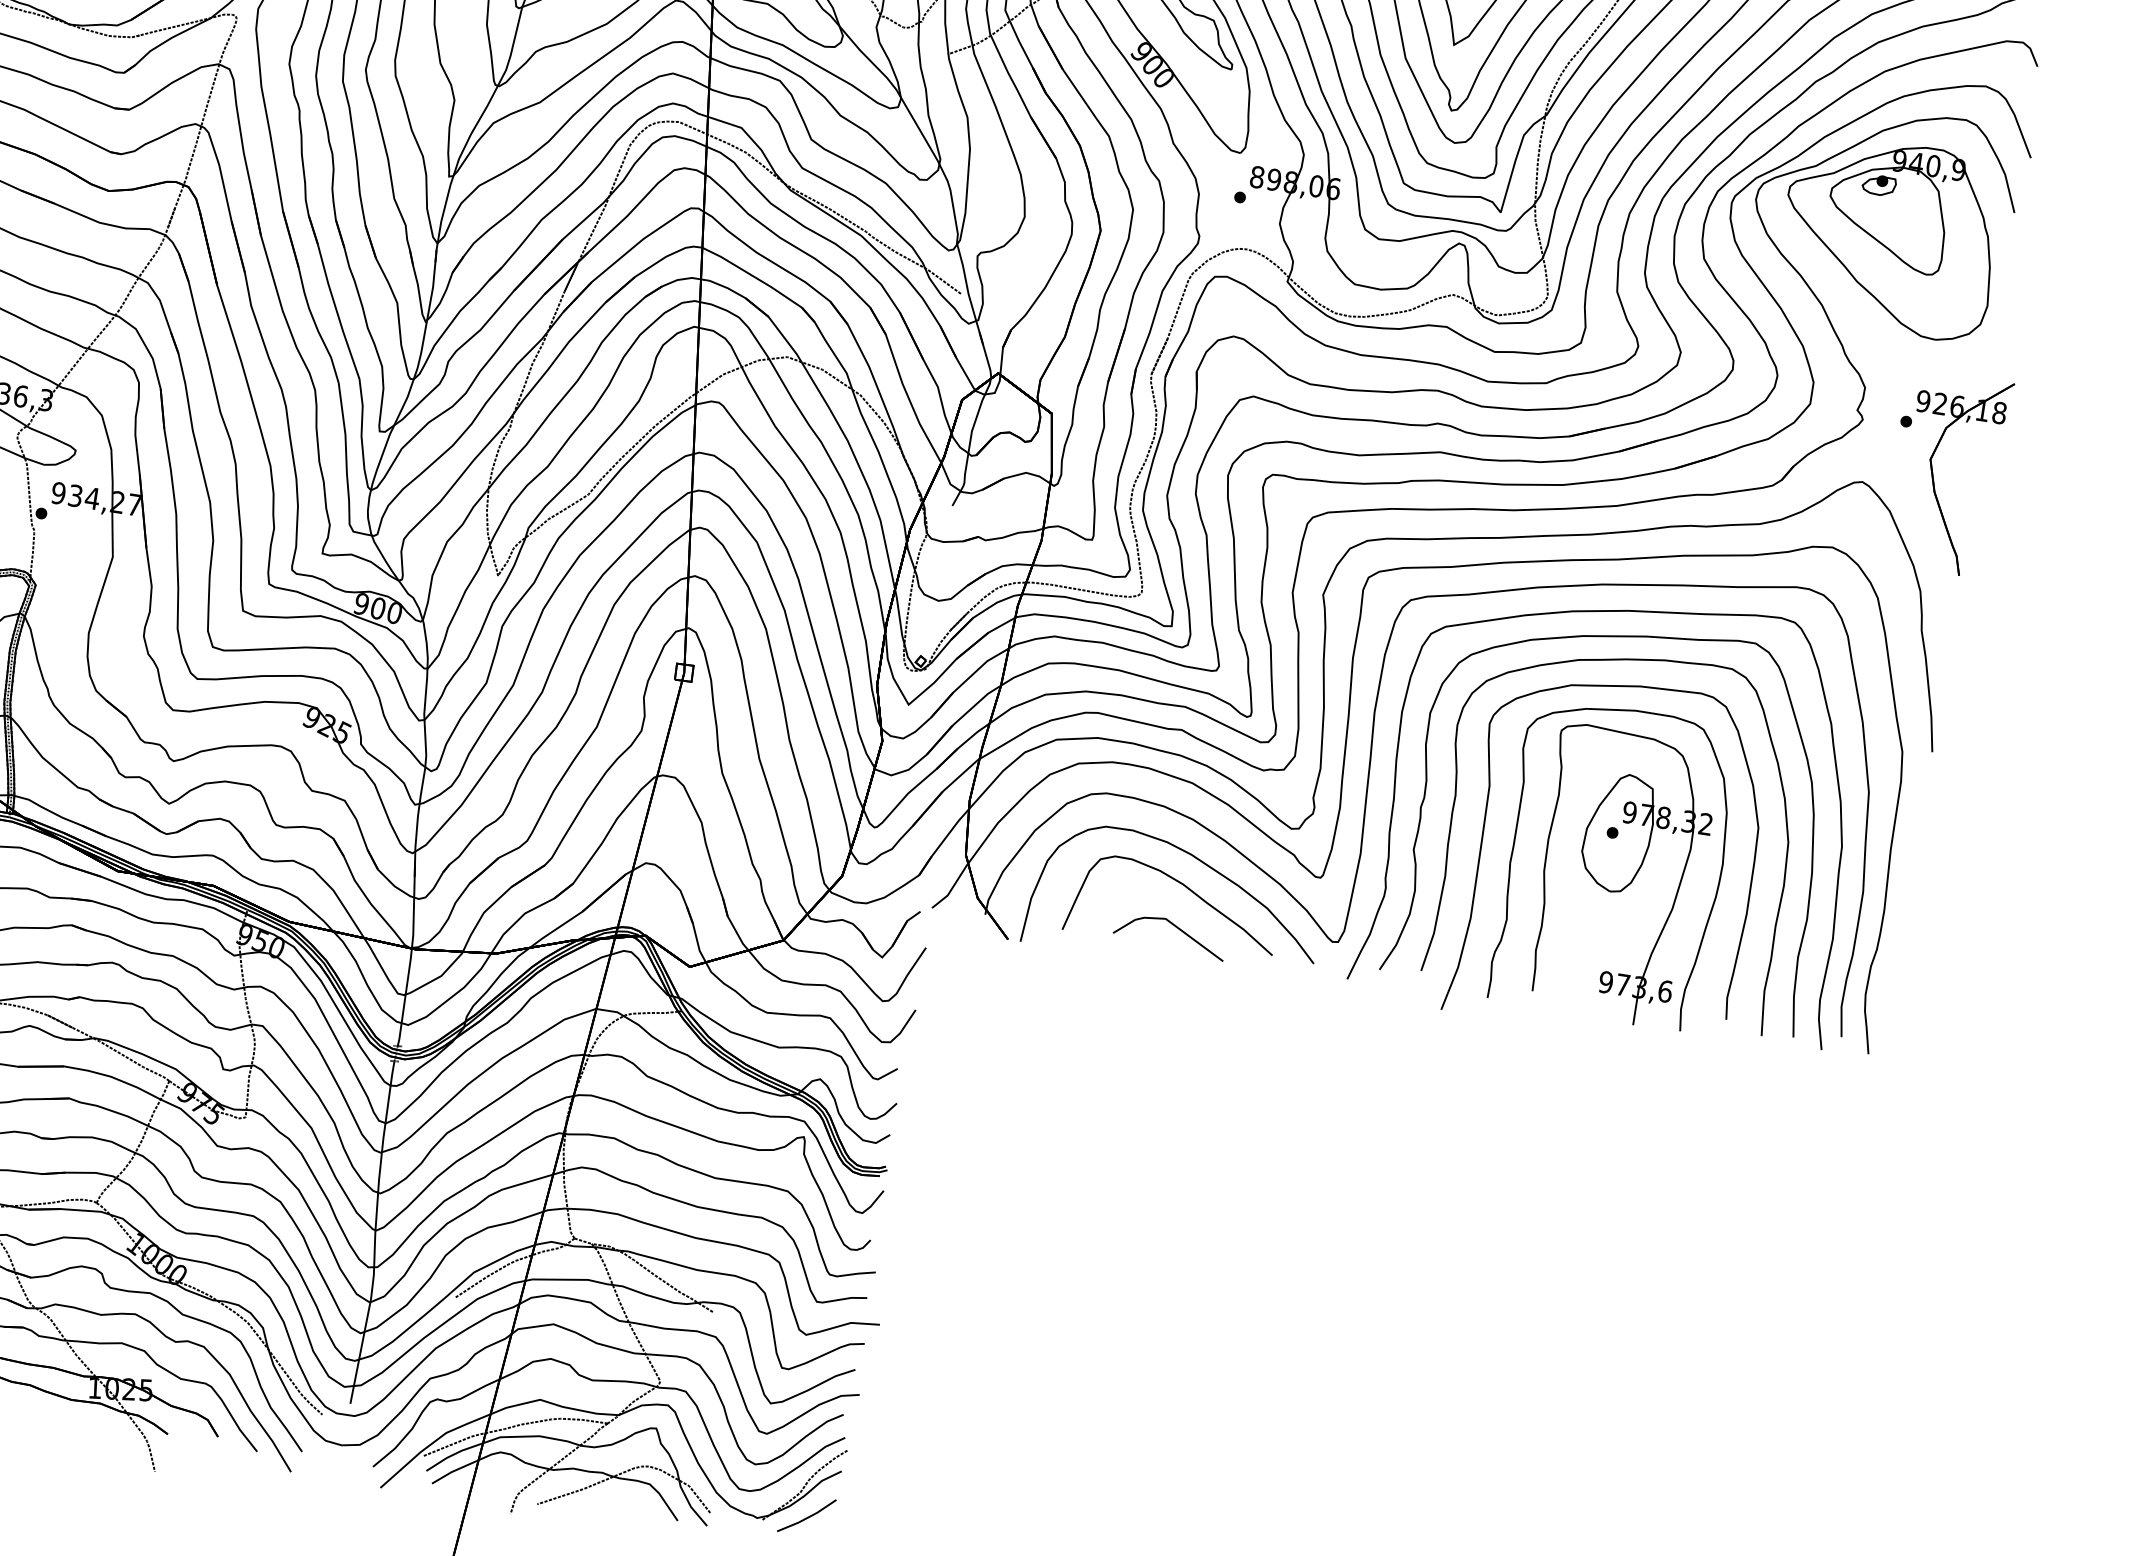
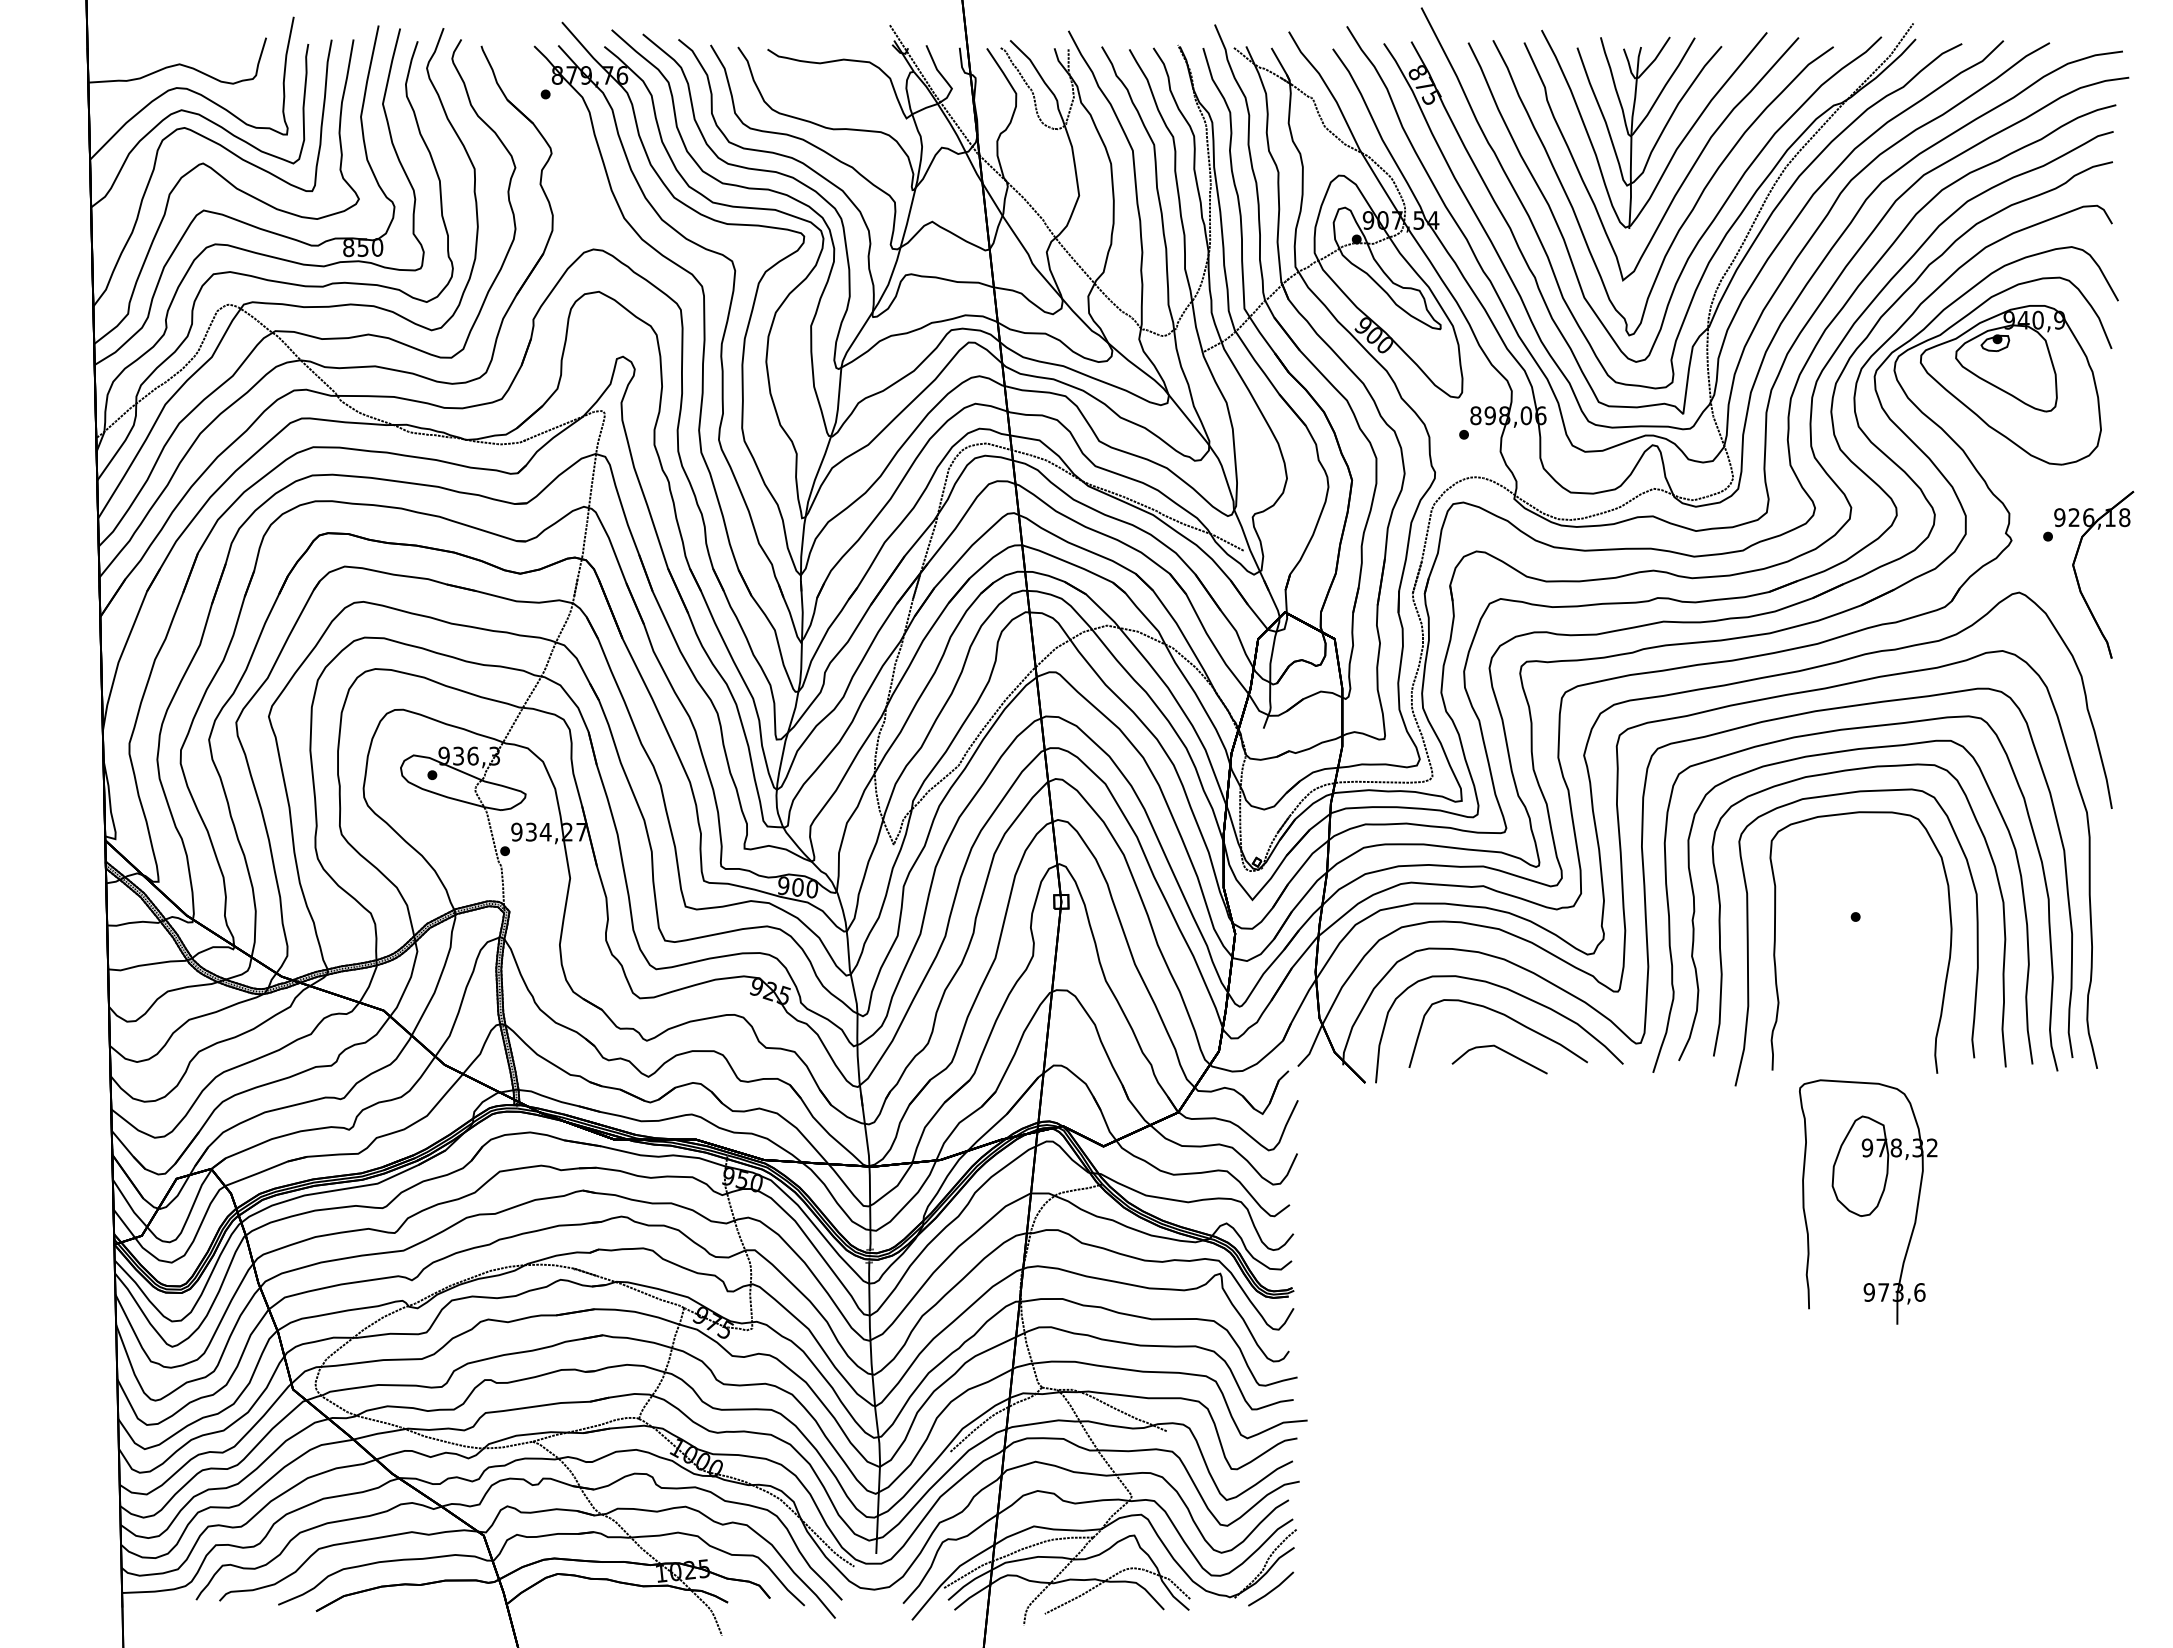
part: (1621, 875) -> (1868, 1201), moved

